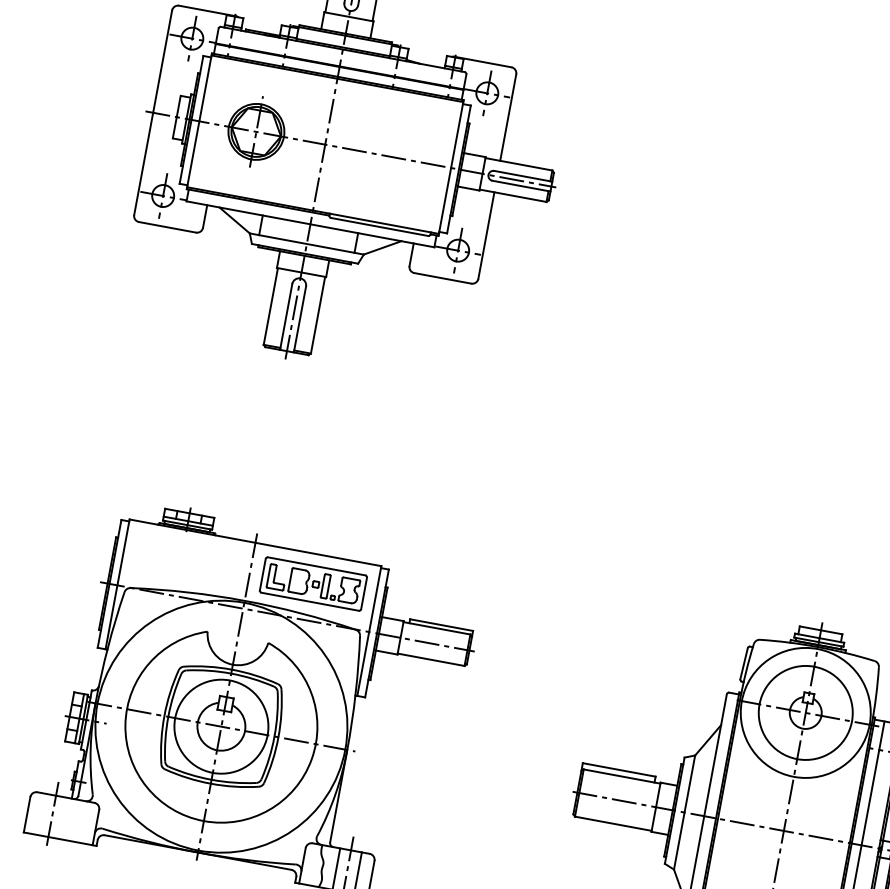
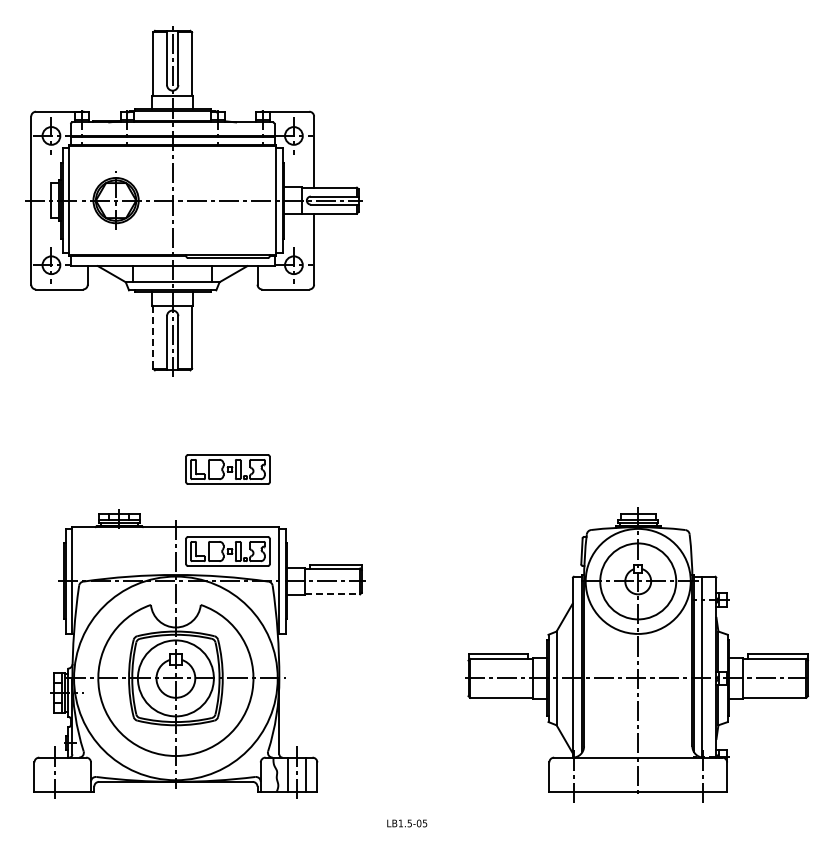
line: (270, 308) -> (153, 338), solid -> dashed
part: (331, 484) -> (227, 469), added
line: (432, 660) -> (333, 594), solid -> dashed

